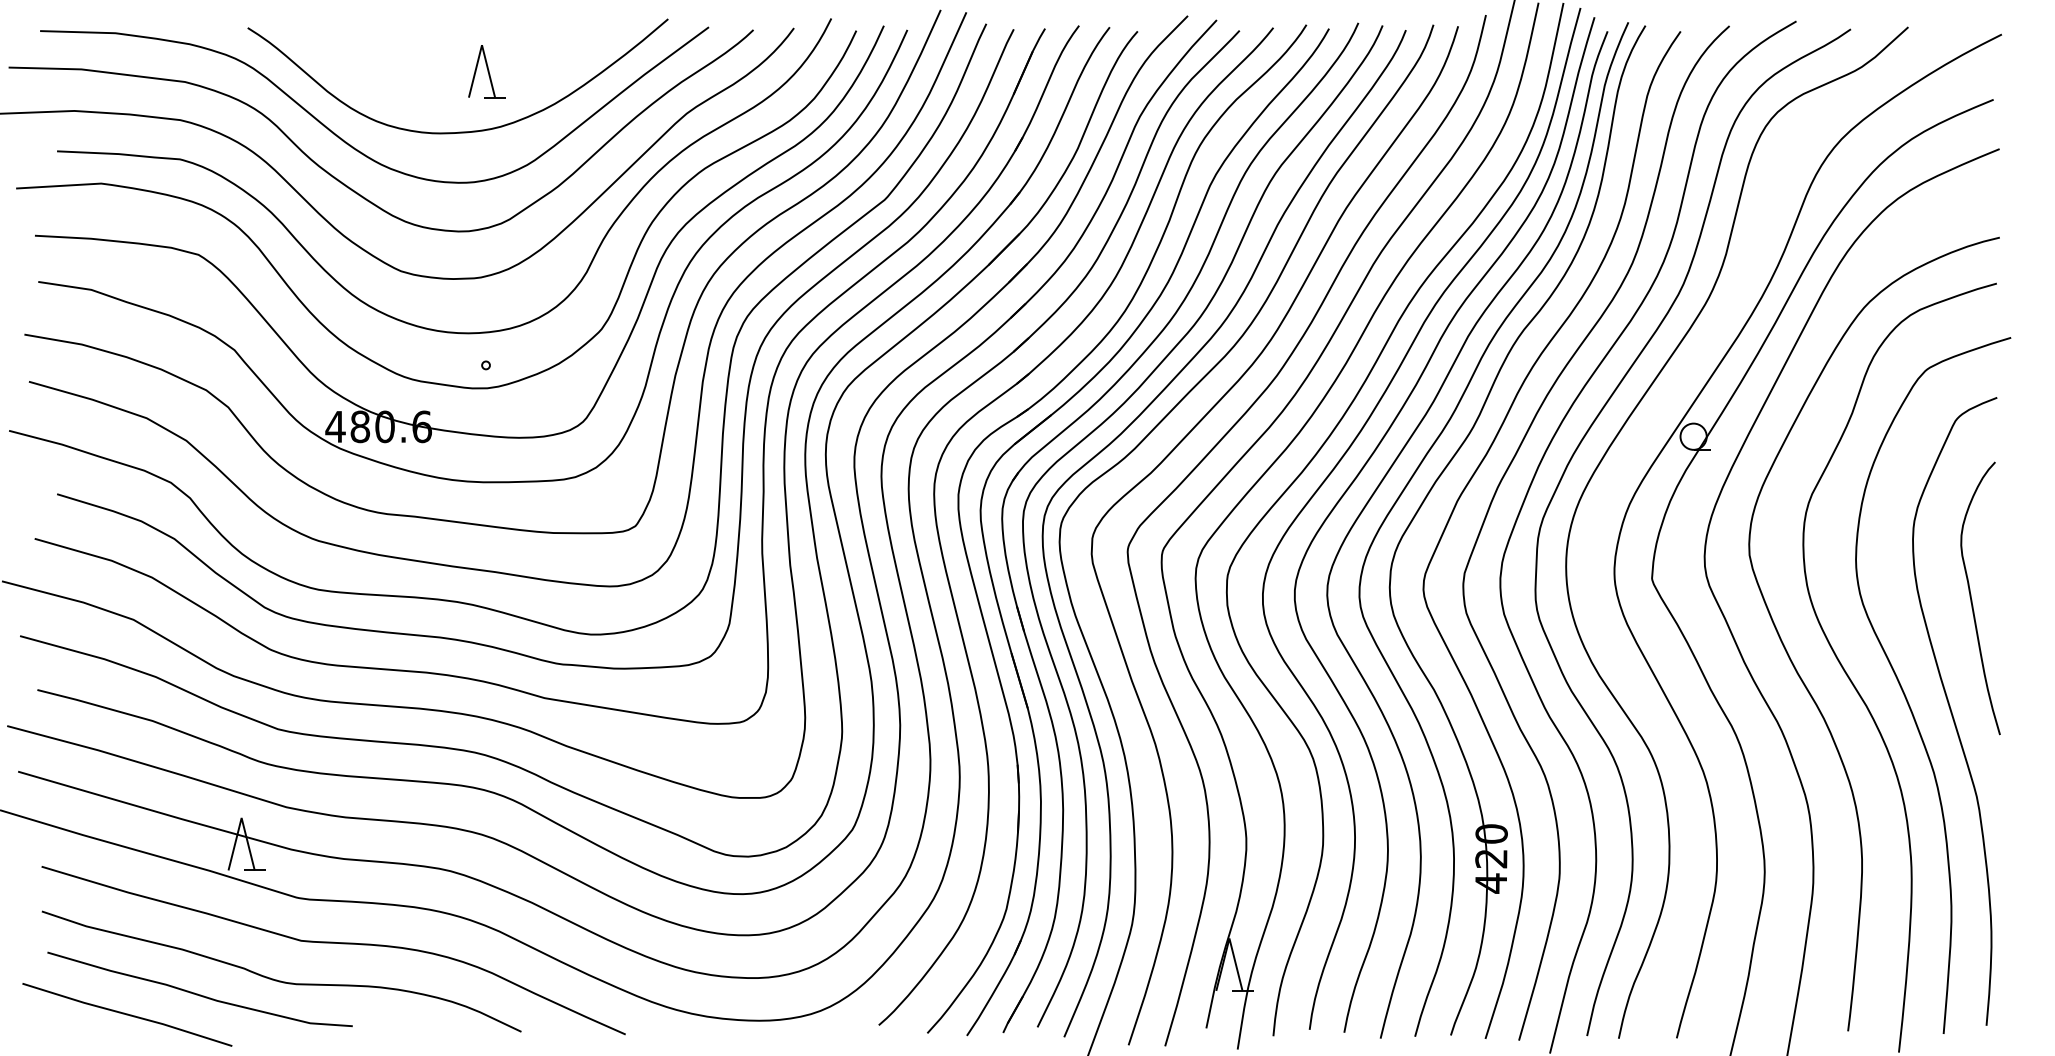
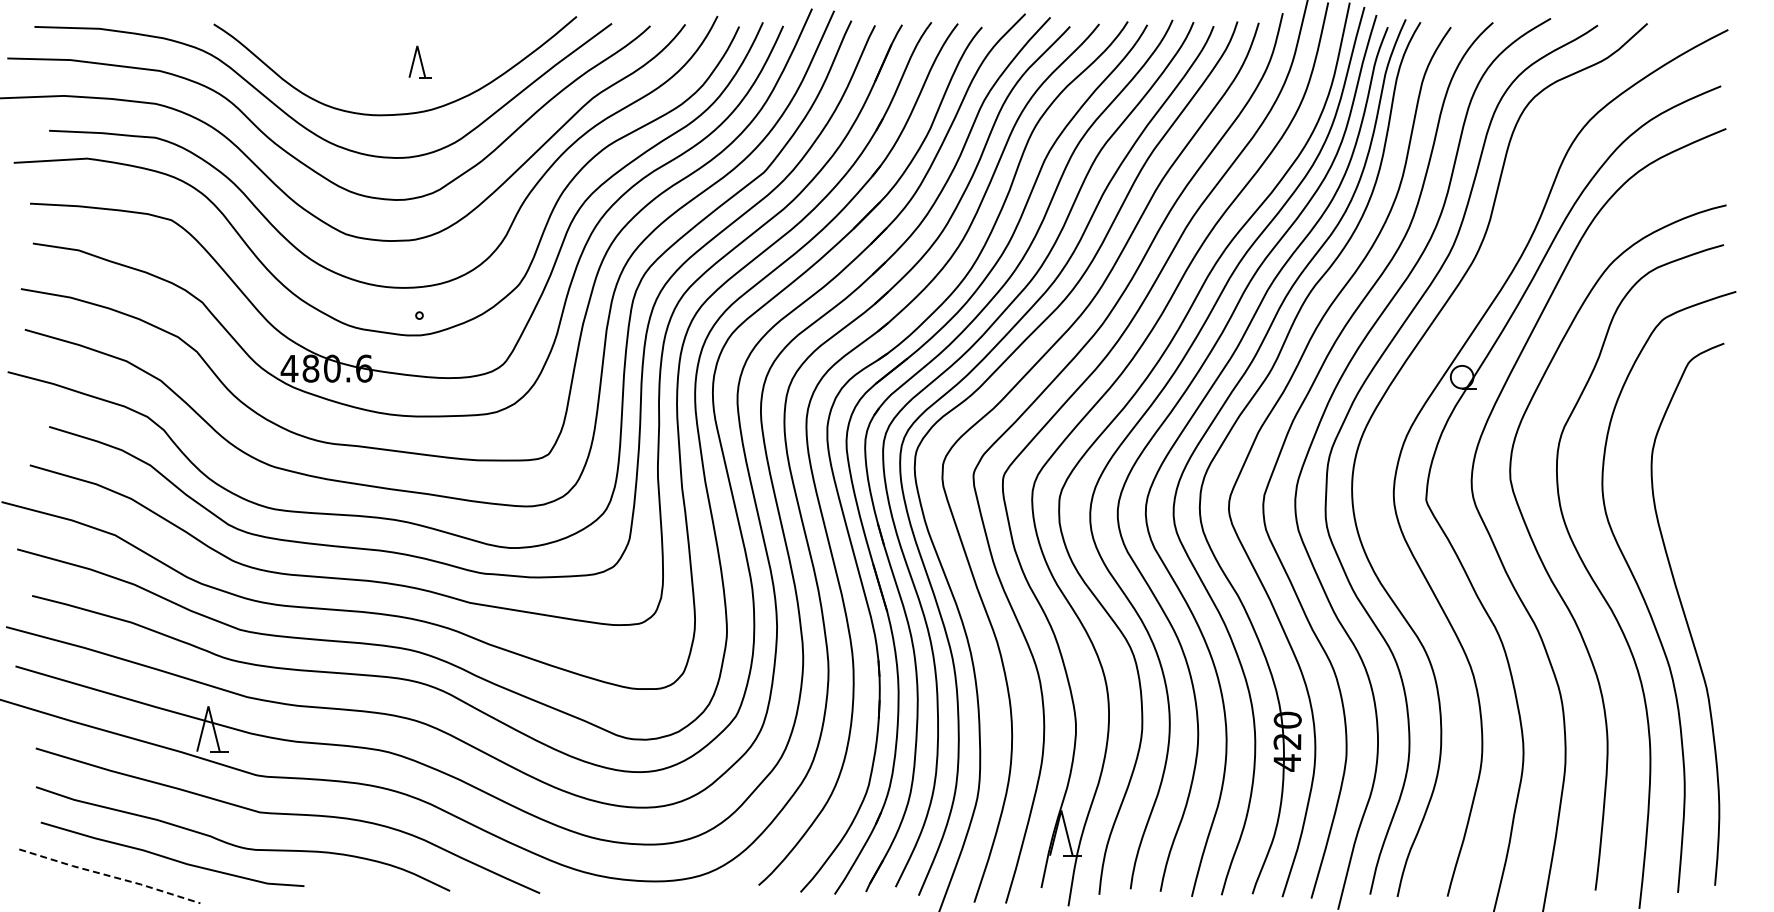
part: (487, 71) -> (420, 61), size x0.7
curve: (1972, 598) -> (1702, 516), removed
line: (126, 1015) -> (109, 876), solid -> dashed

